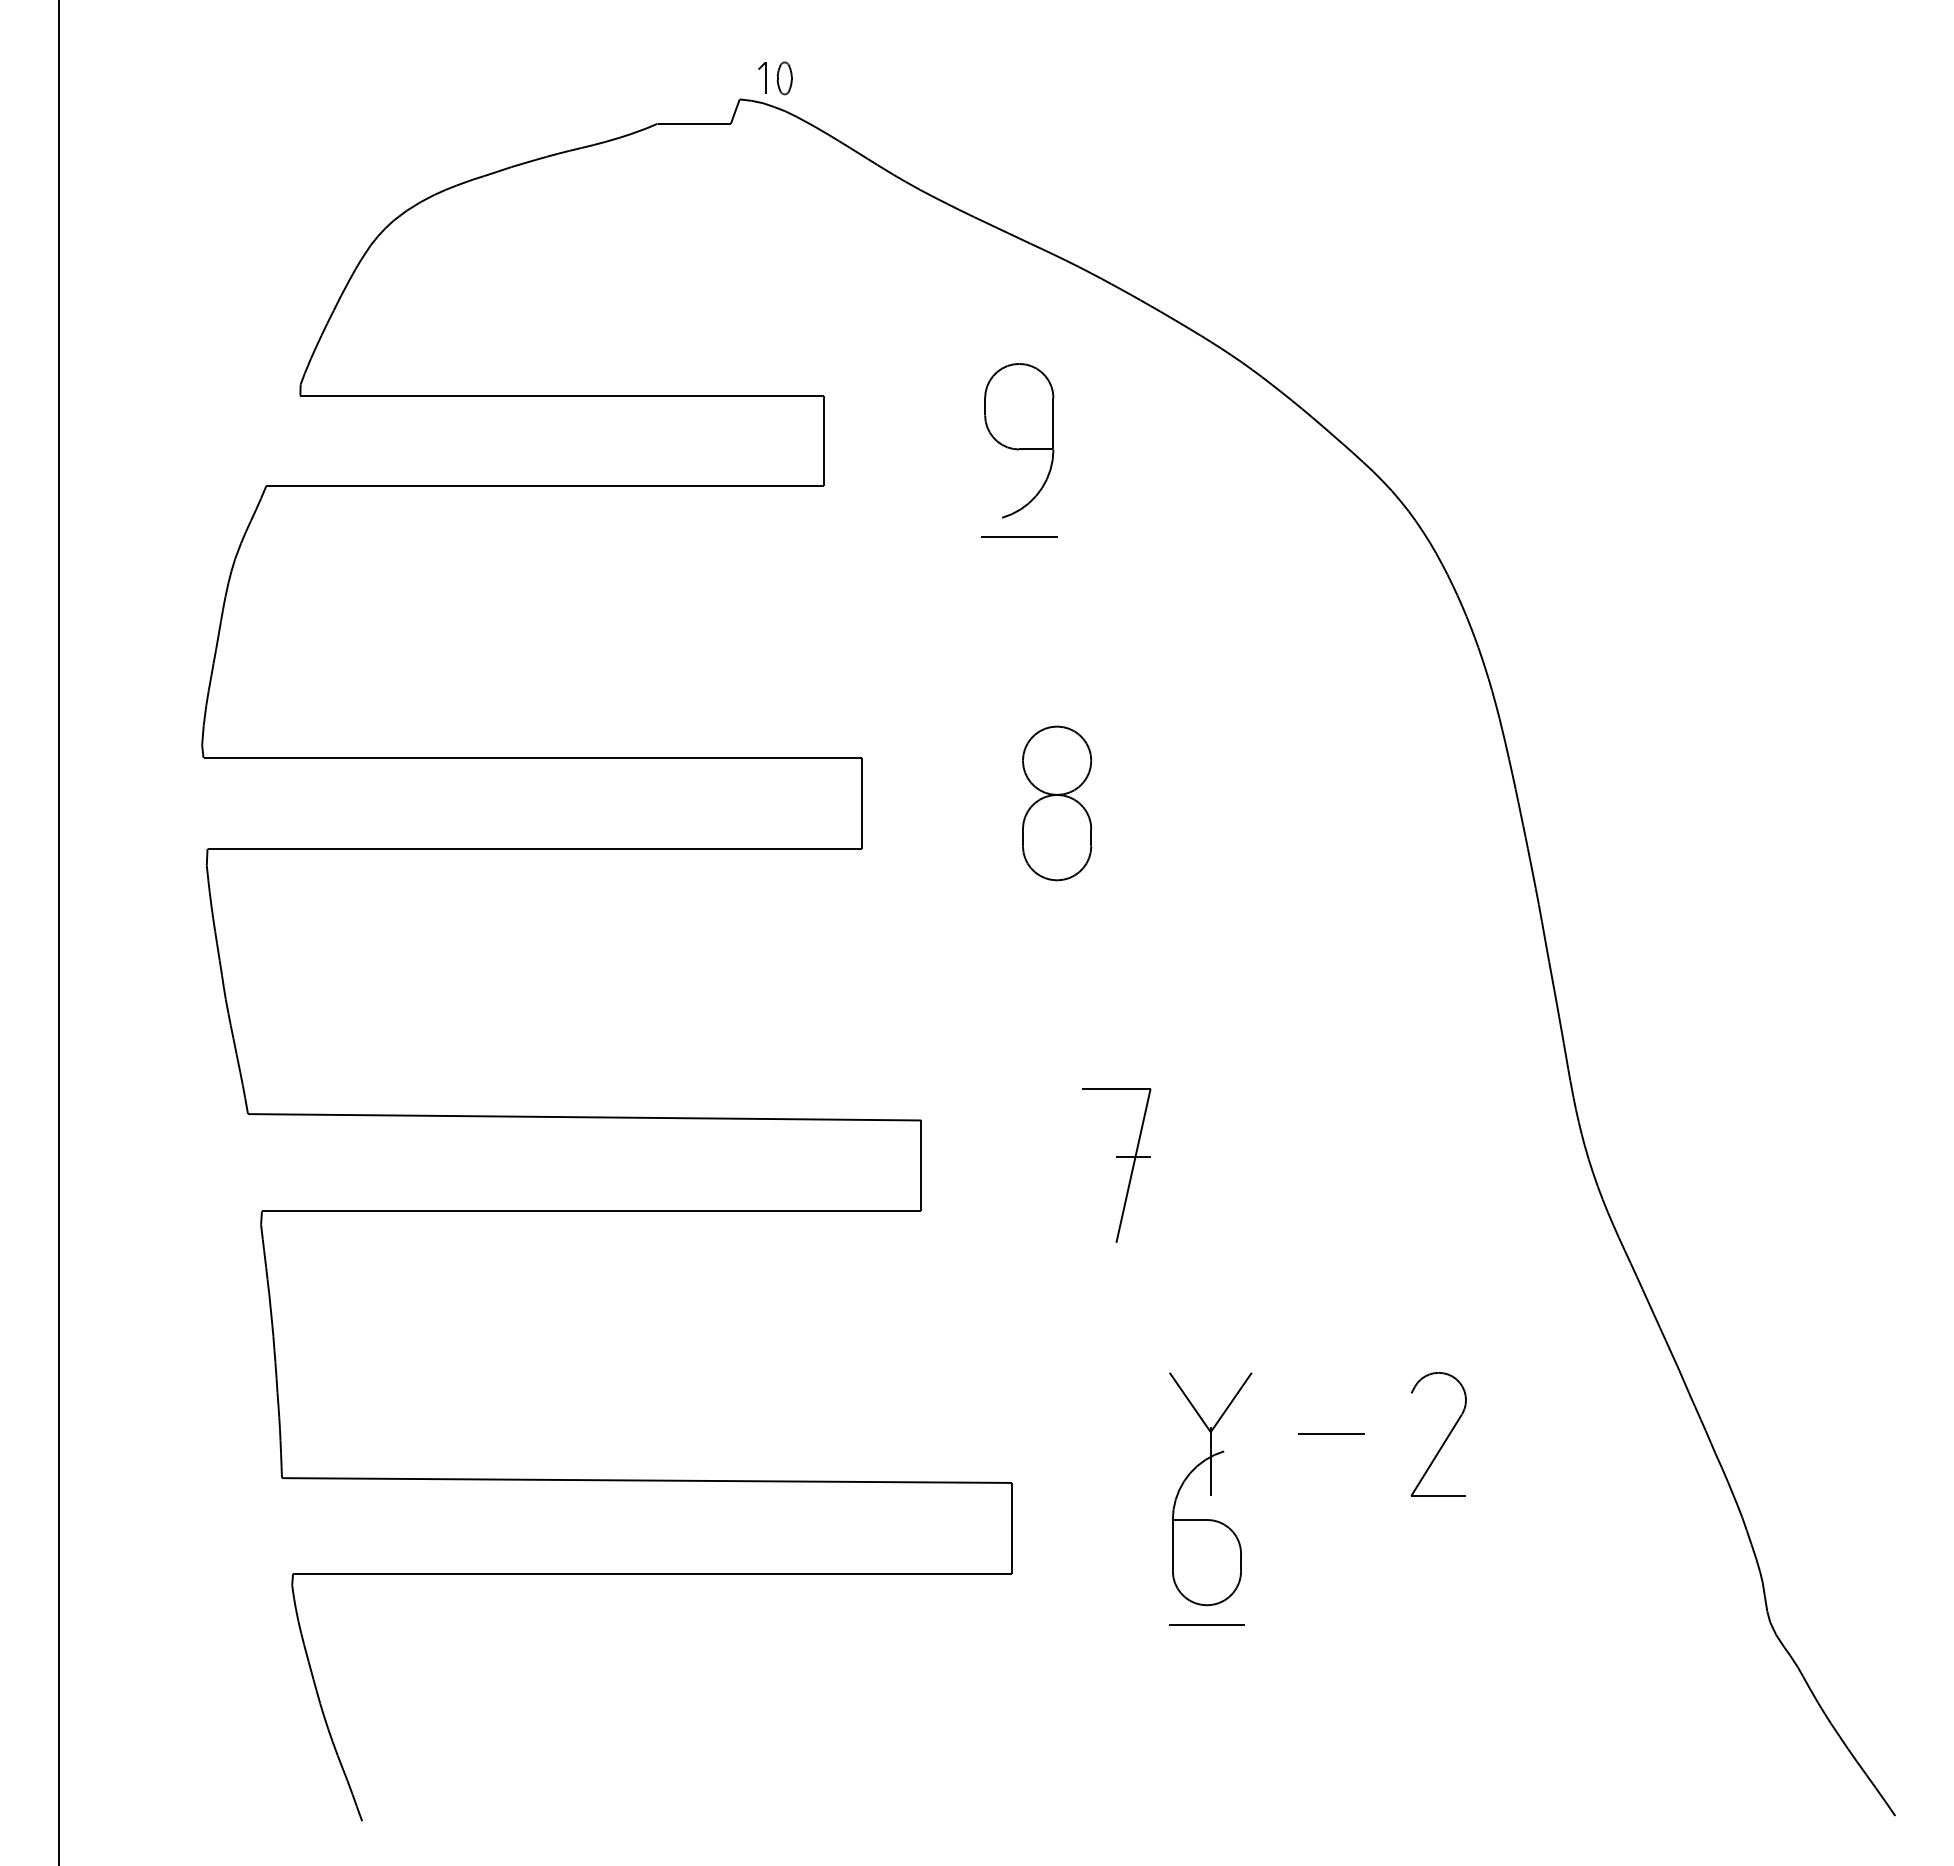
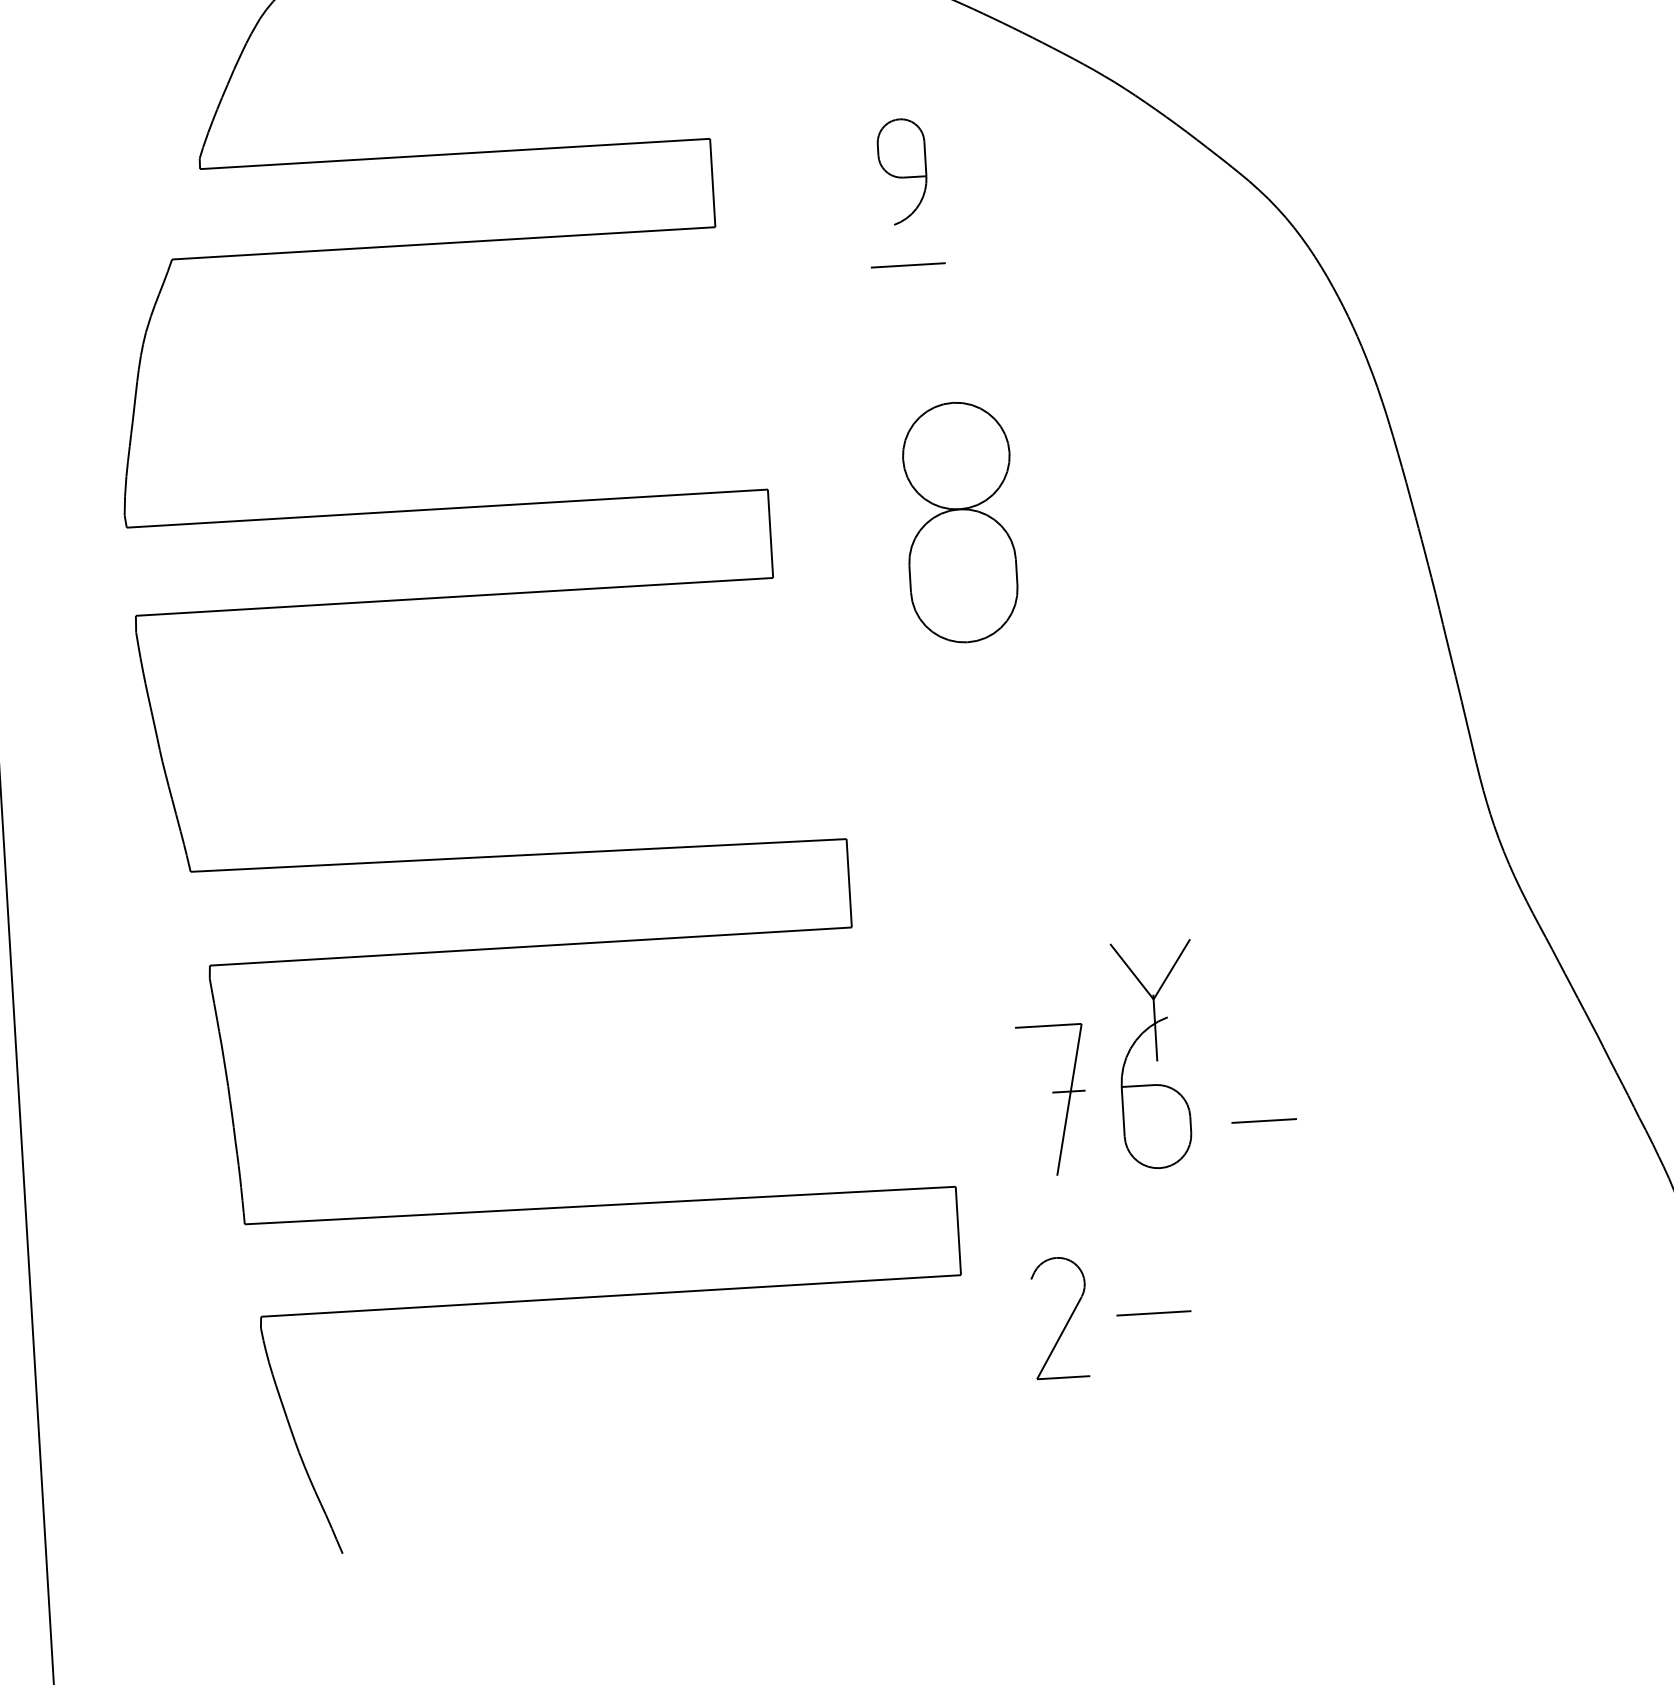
part: (1019, 440) -> (902, 171), size x0.7
part: (1057, 803) -> (960, 522), size x1.6
part: (1116, 1157) -> (1052, 1092), moved
part: (1445, 1438) -> (1066, 1321), moved
part: (1210, 1489) -> (1156, 1055), moved

